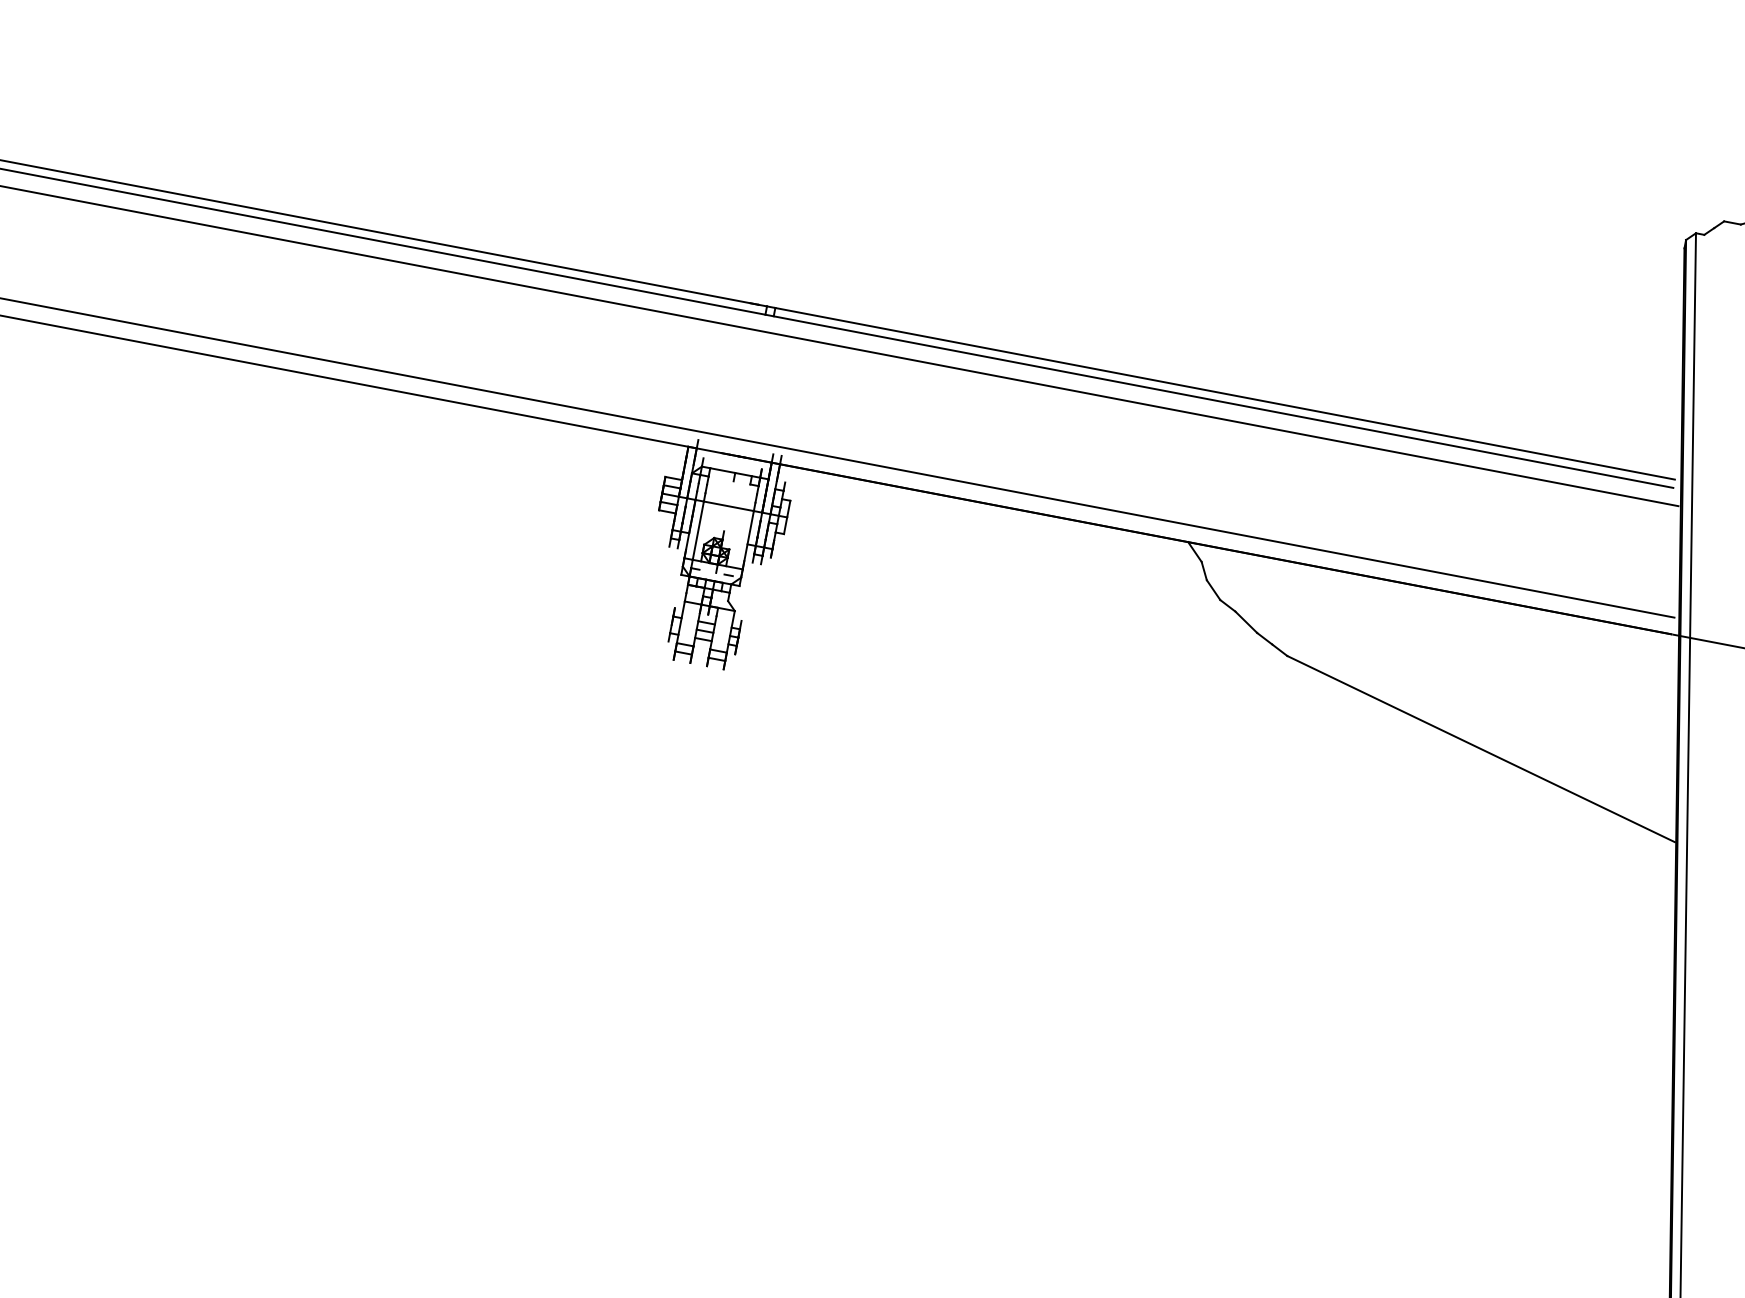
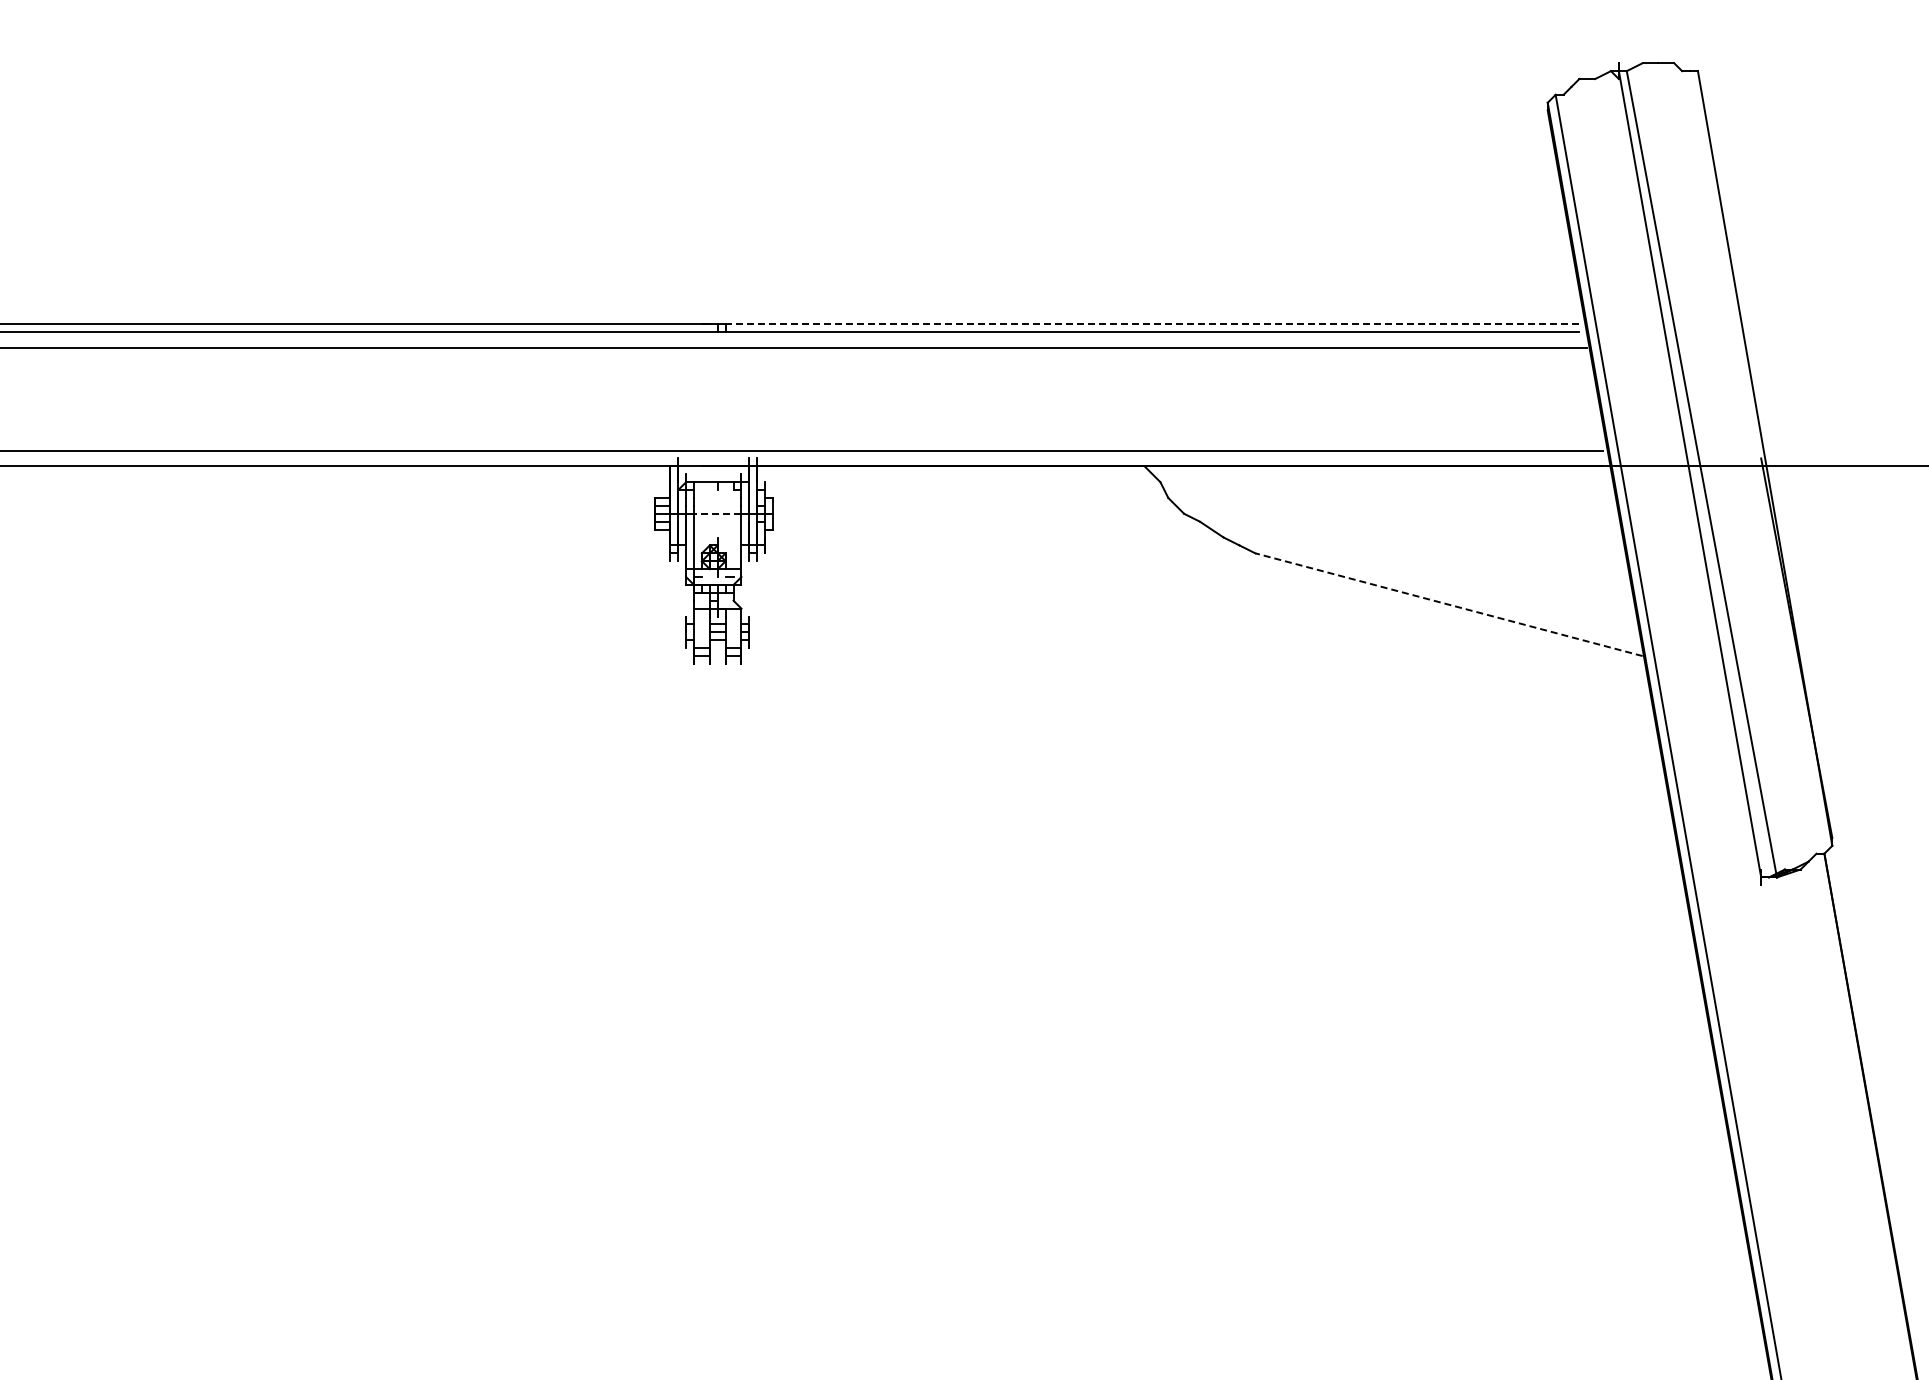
line: (1225, 394) -> (1152, 324), solid -> dashed
line: (728, 505) -> (717, 513), solid -> dashed
line: (1480, 748) -> (1448, 604), solid -> dashed

